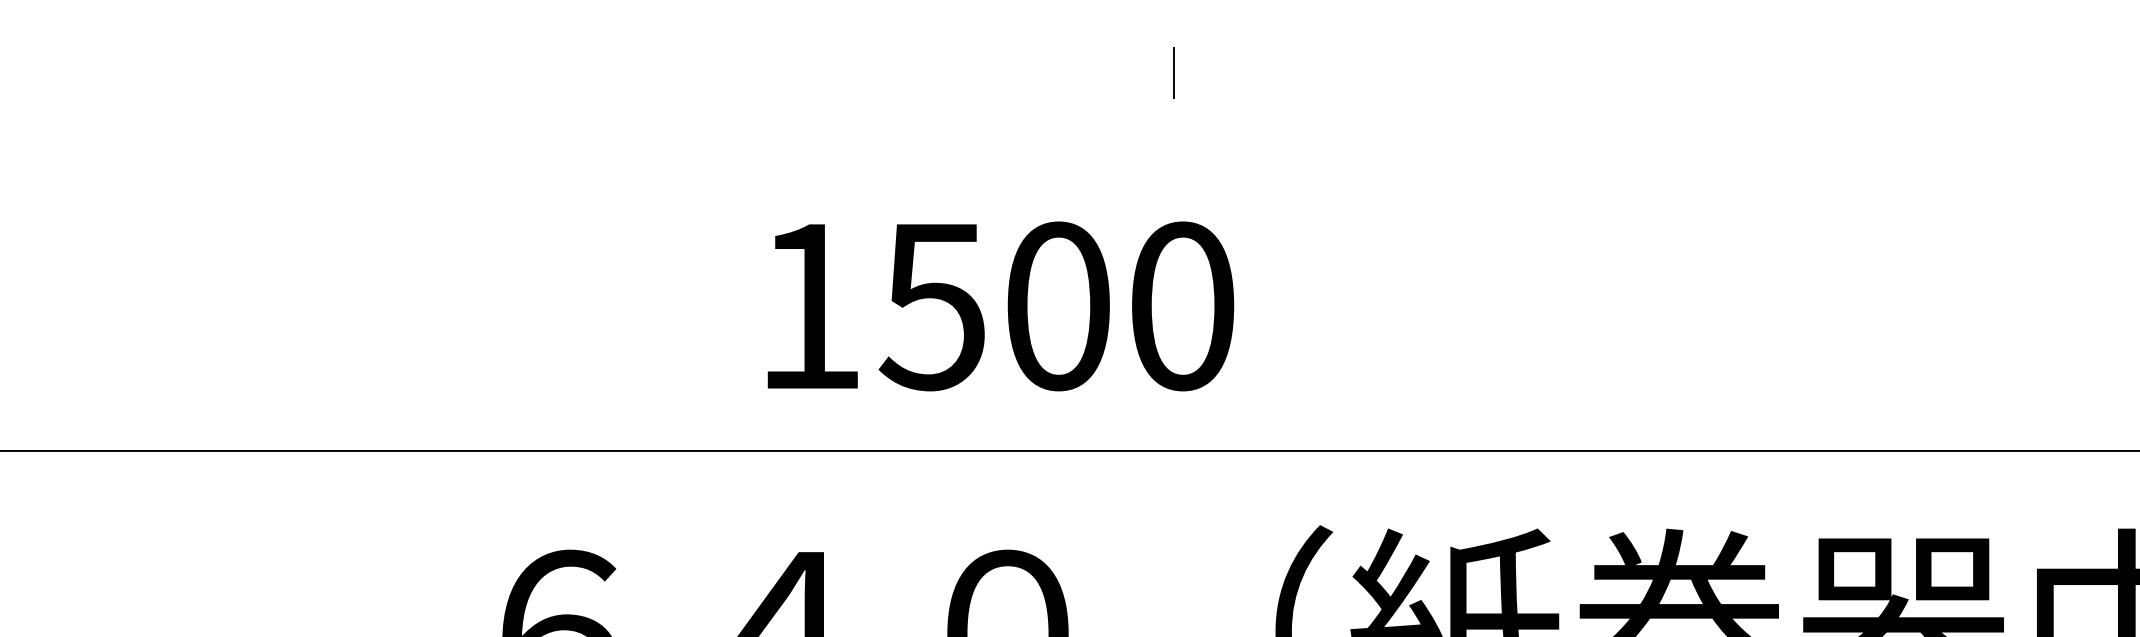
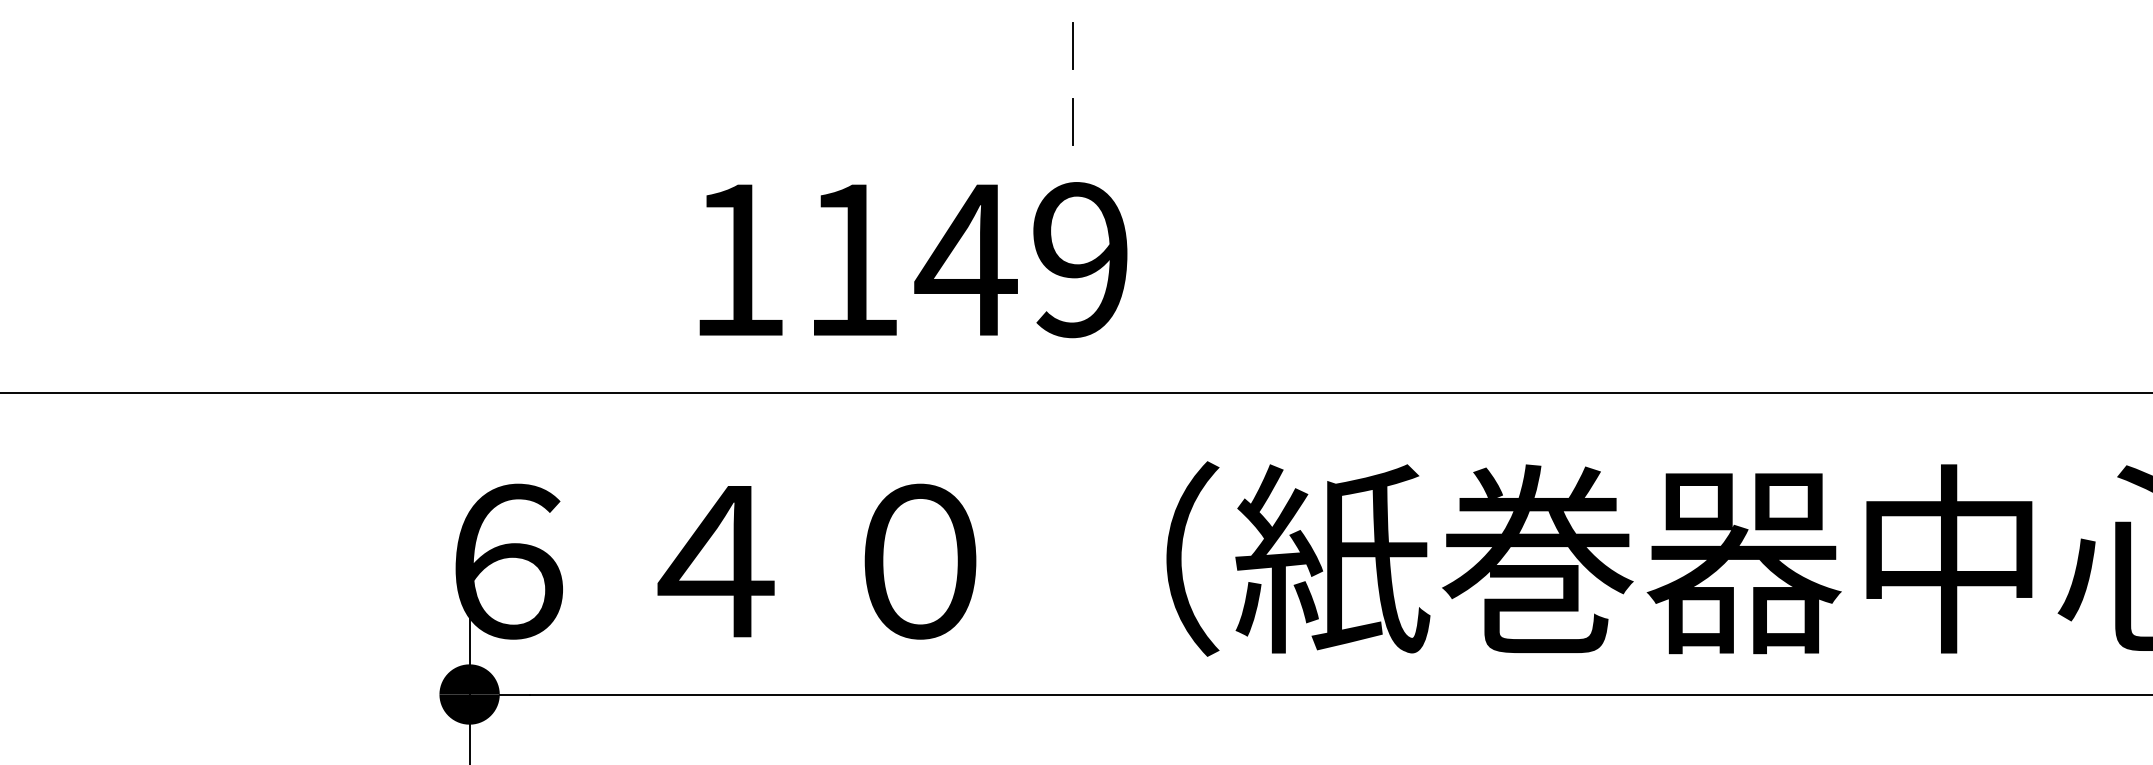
line: (1173, 155) -> (1072, 121), added
text: (1055, 306) -> (964, 260), 1500 -> 1149

